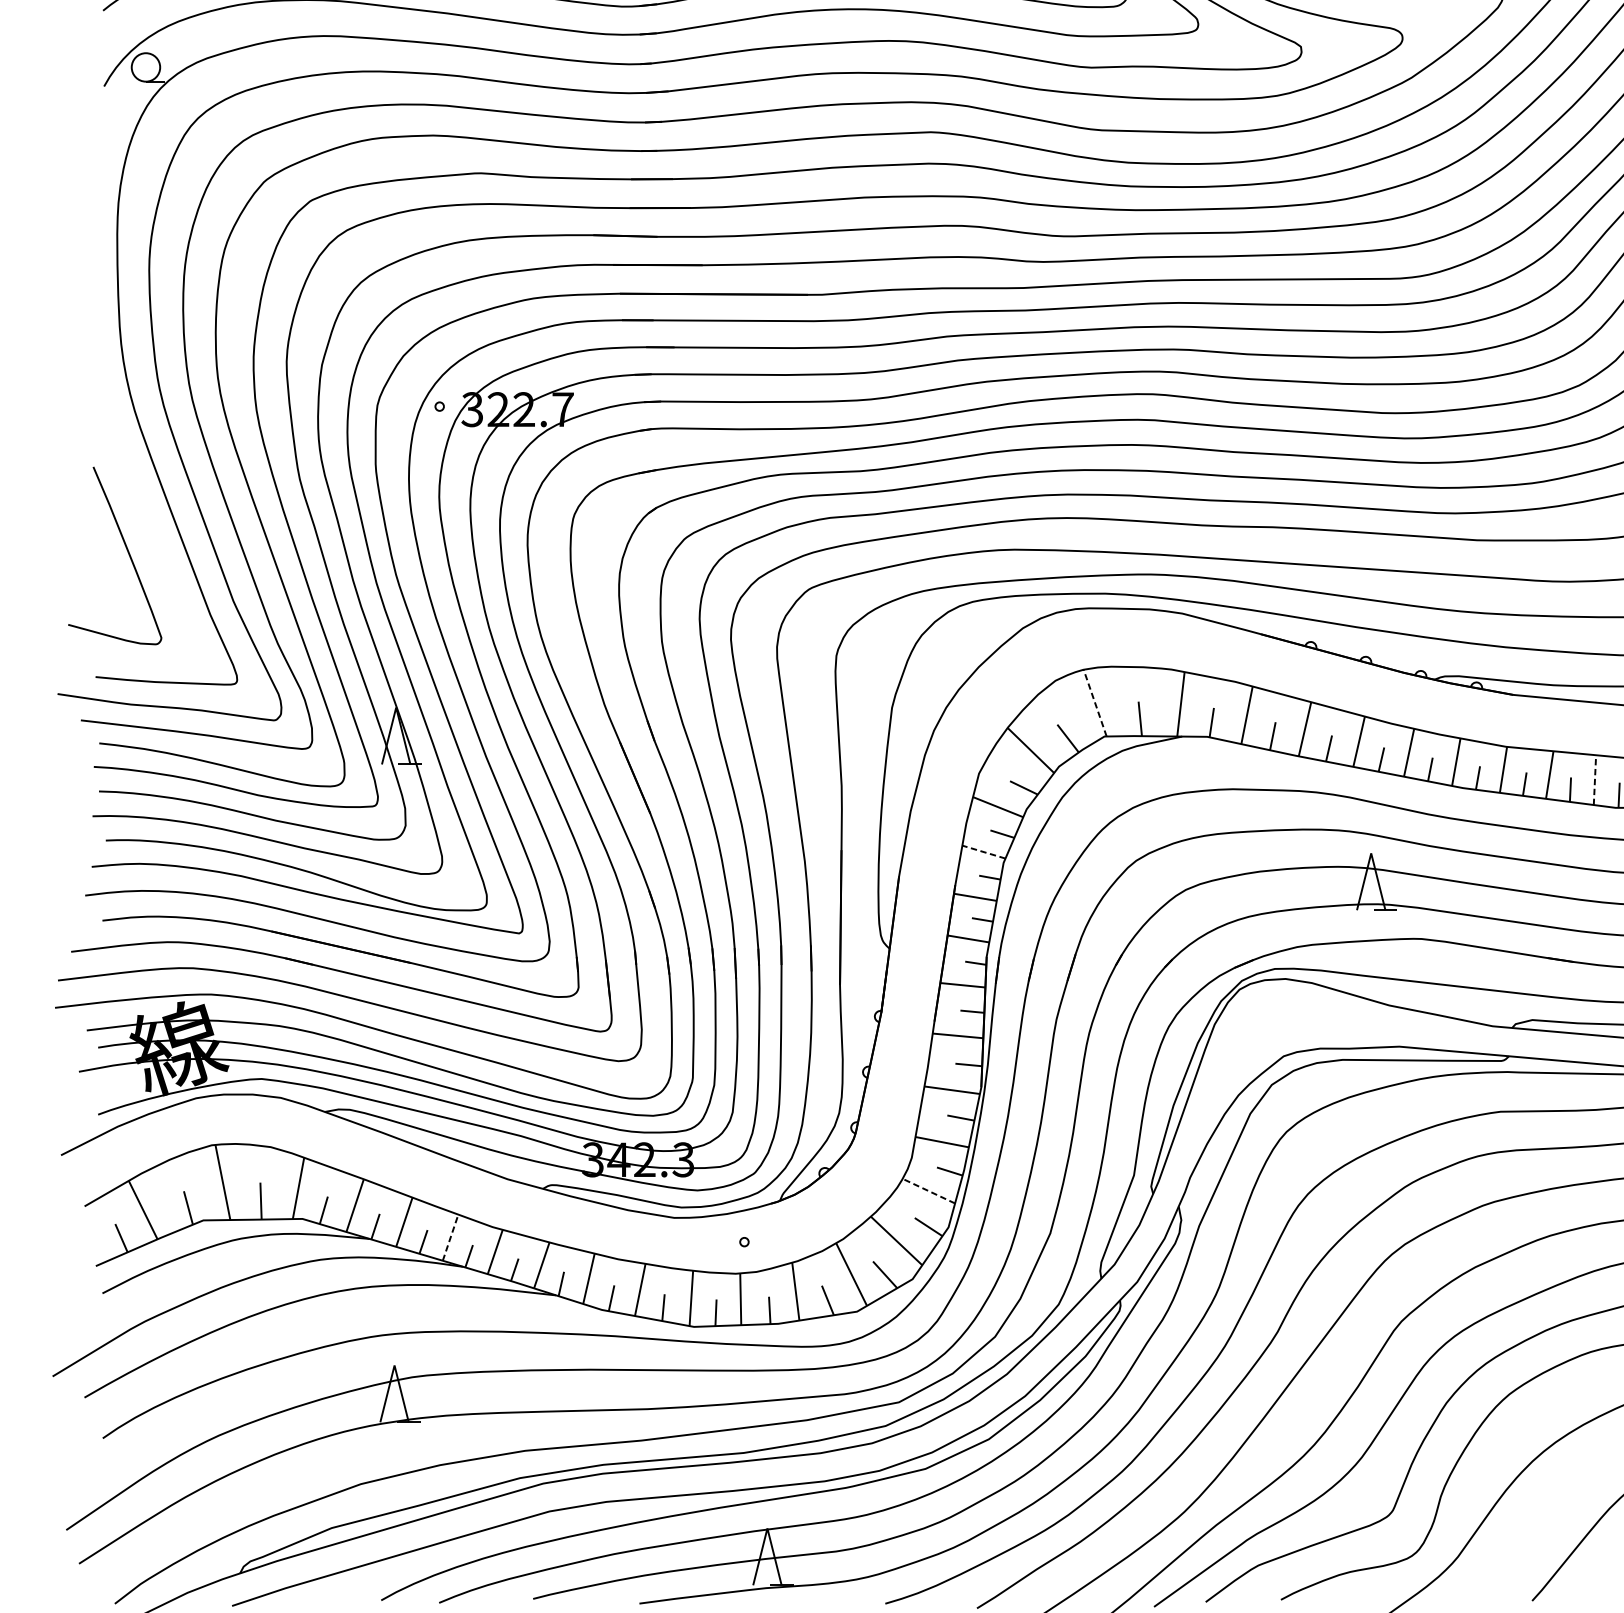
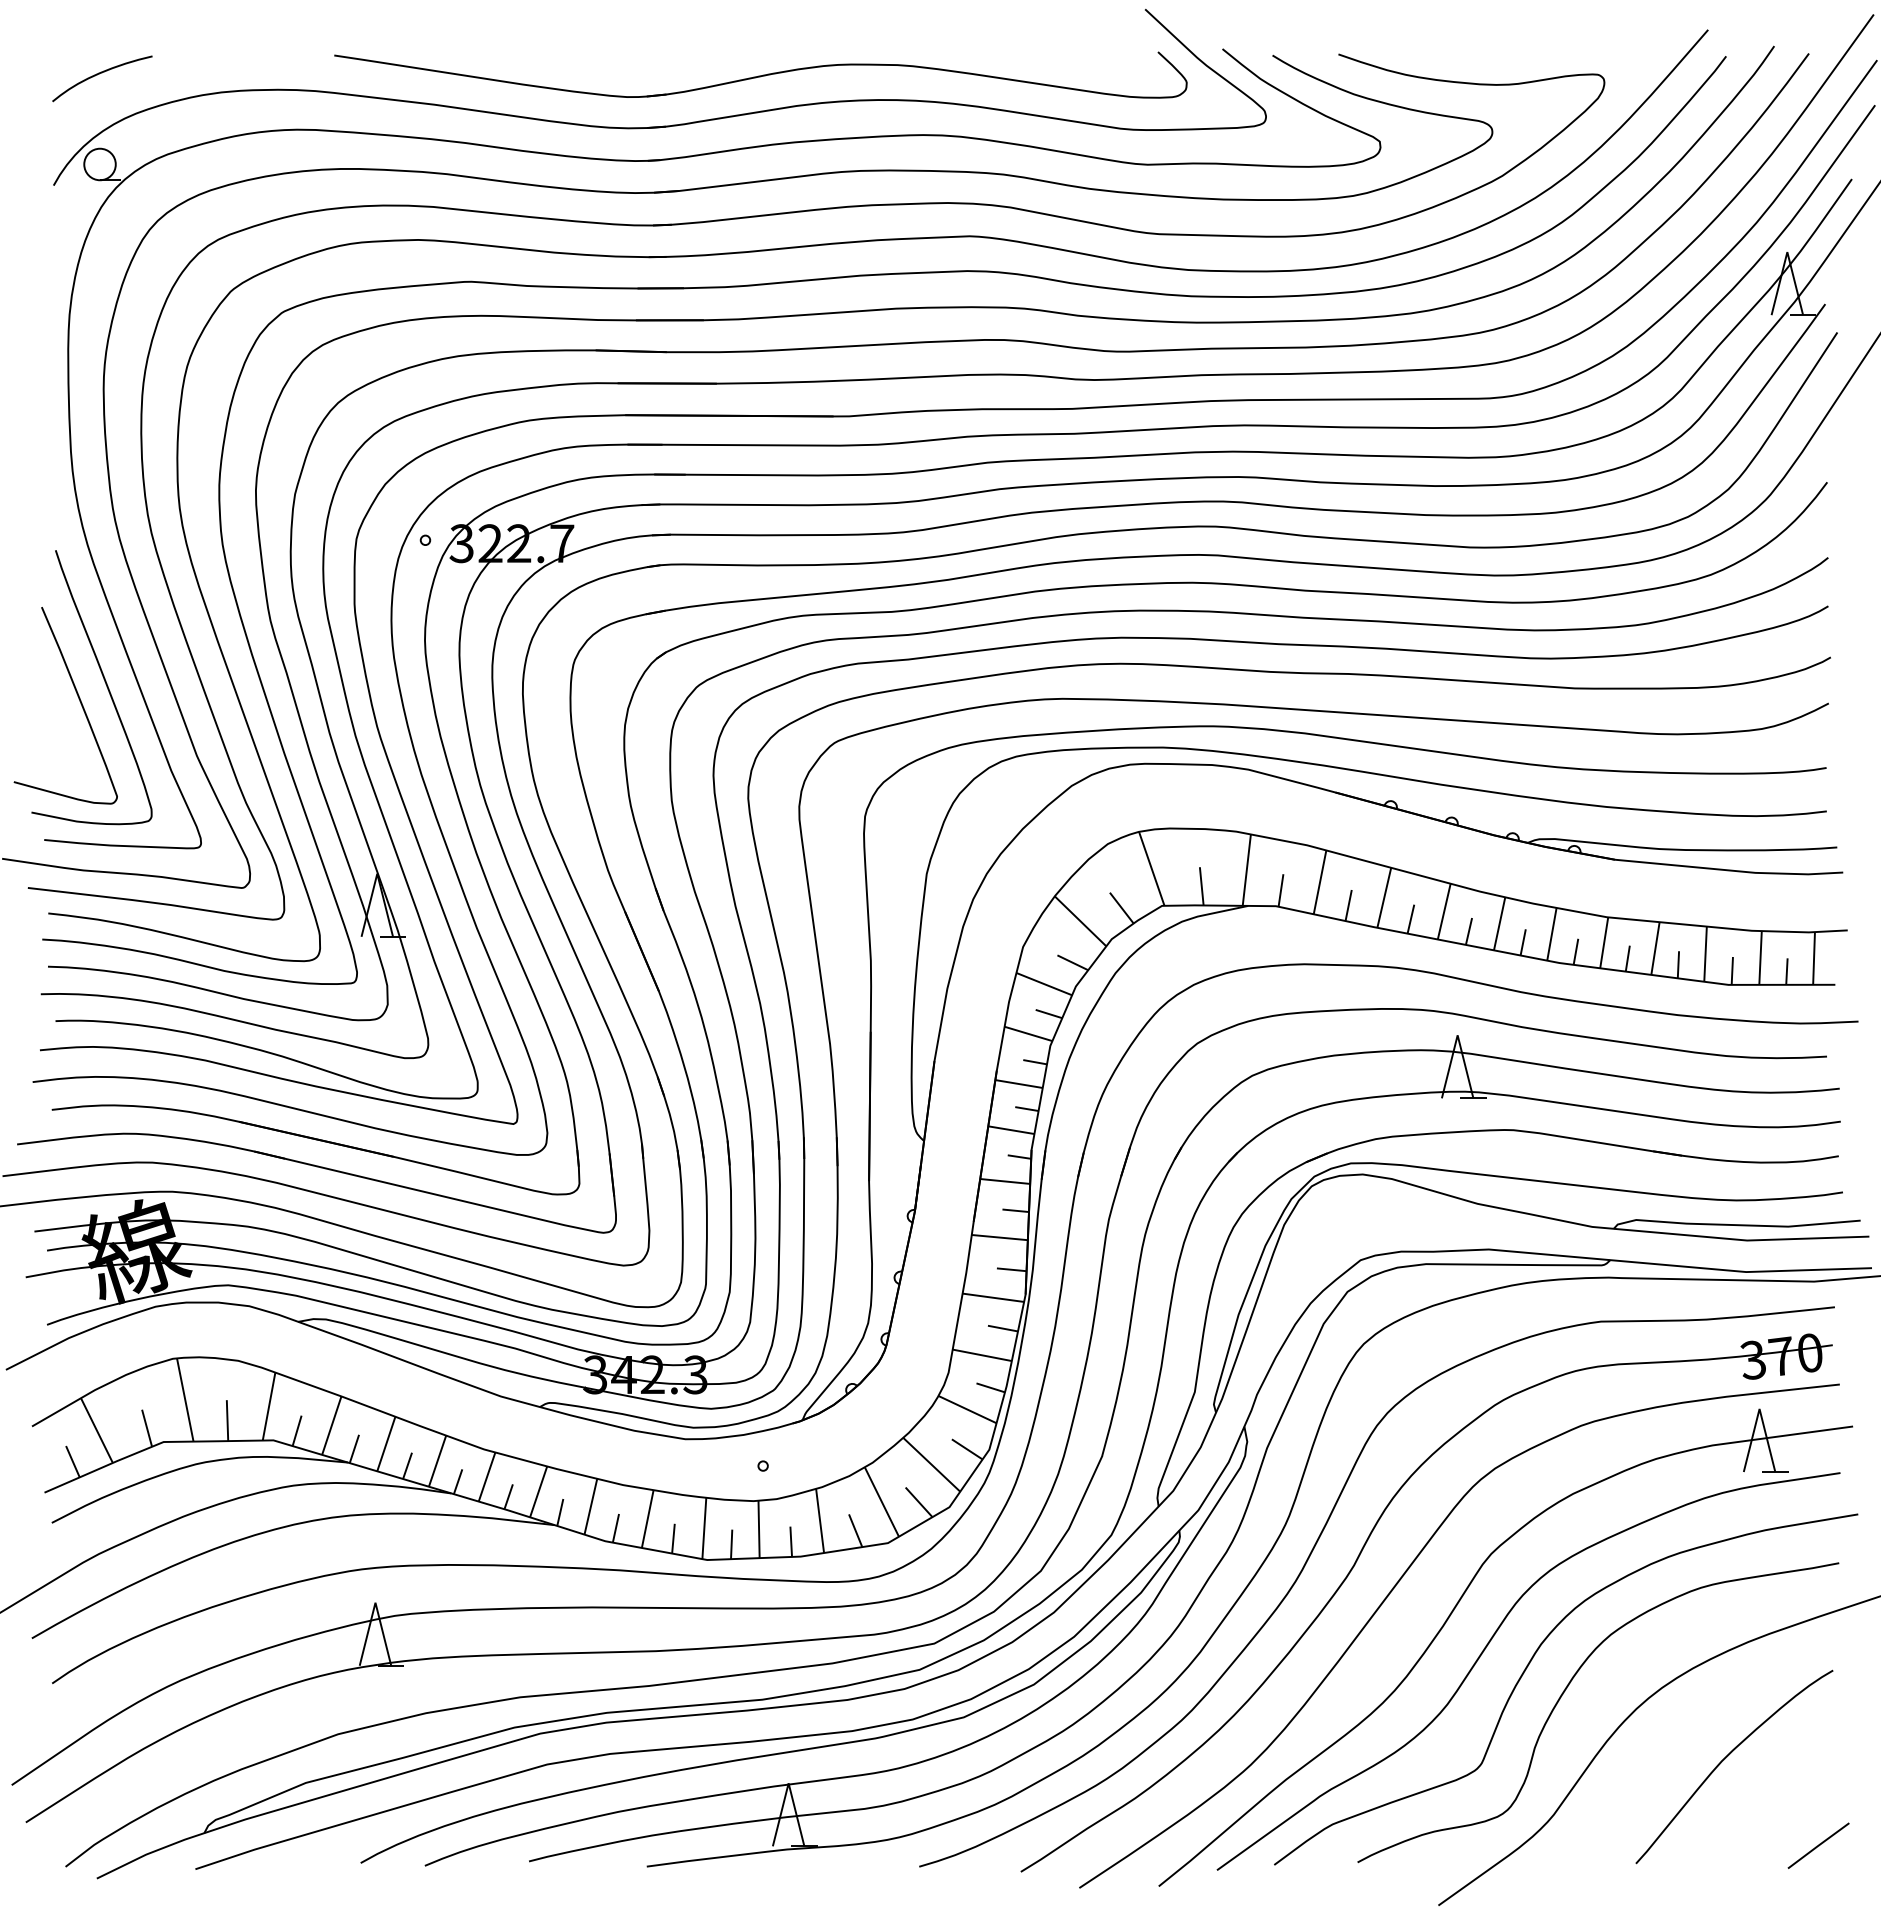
curve: (150, 534) -> (104, 681), added
line: (1094, 702) -> (1151, 868), dashed -> solid
line: (1594, 780) -> (1705, 954), dashed -> solid
line: (983, 851) -> (1028, 1033), dashed -> solid
line: (928, 1191) -> (967, 1409), dashed -> solid
line: (450, 1237) -> (437, 1460), dashed -> solid

